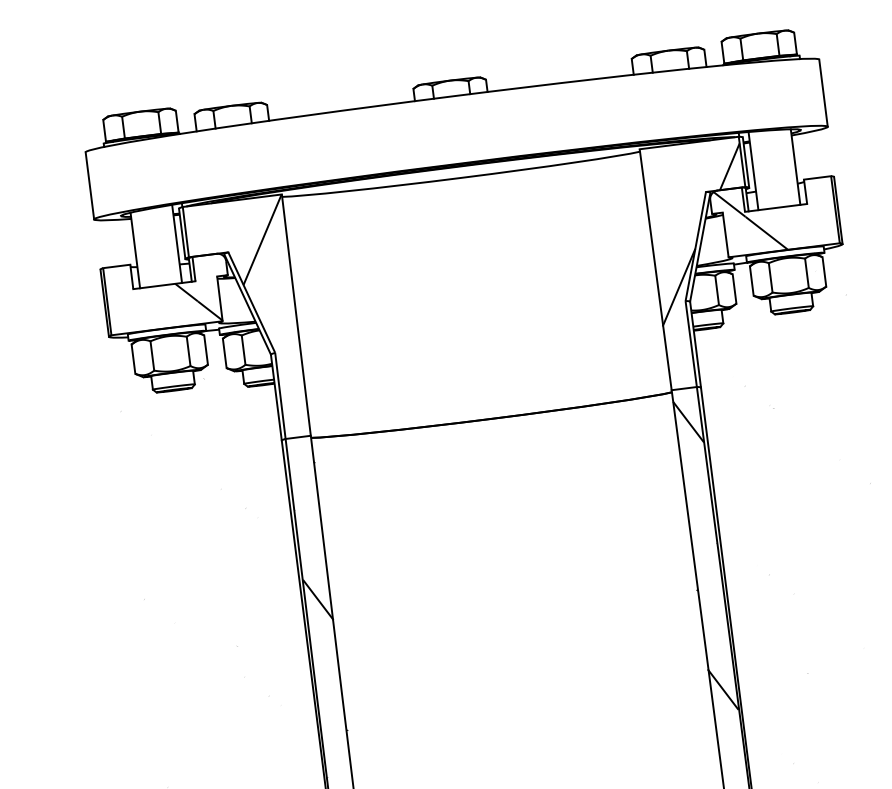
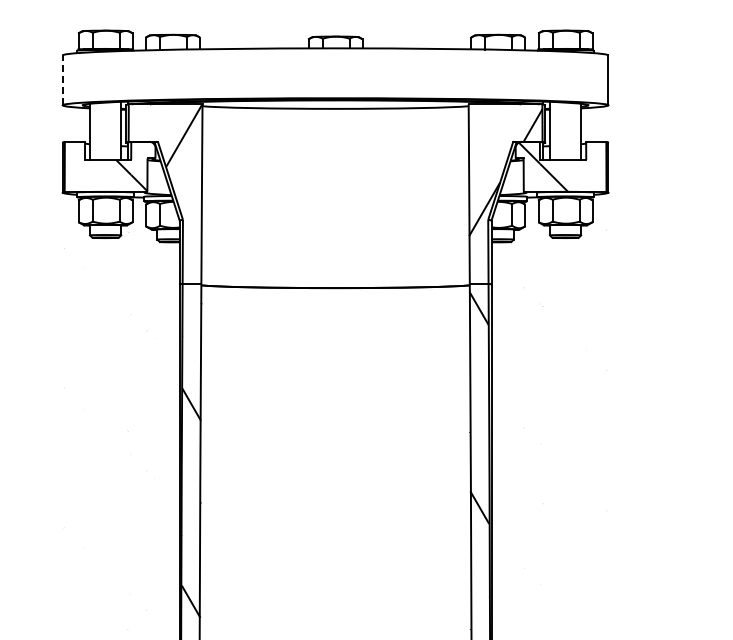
line: (89, 186) -> (62, 80), solid -> dashed

